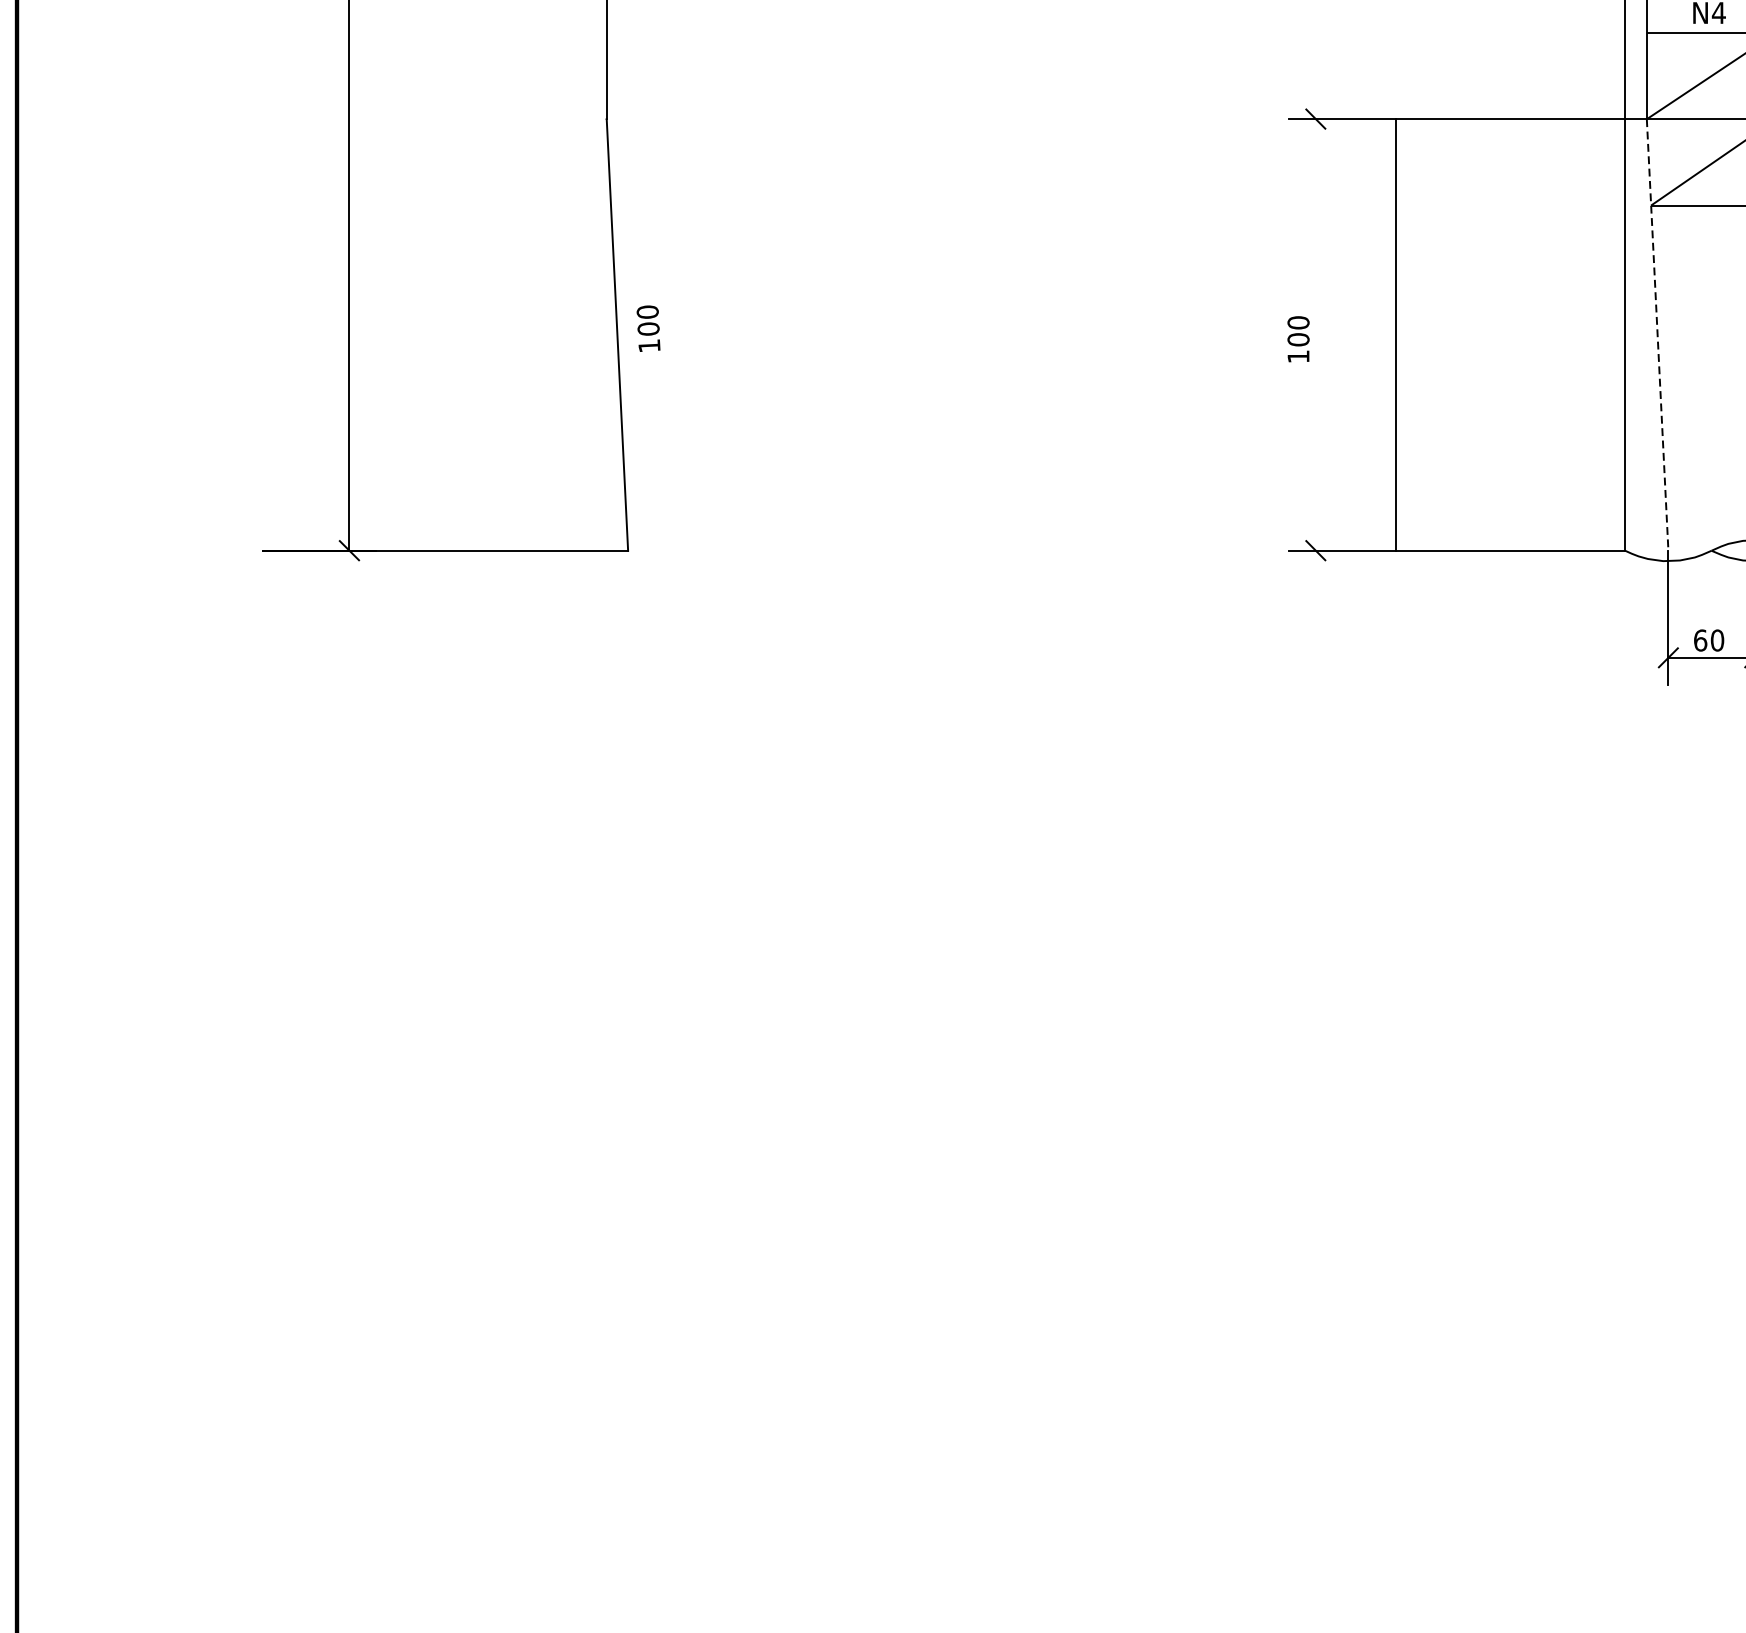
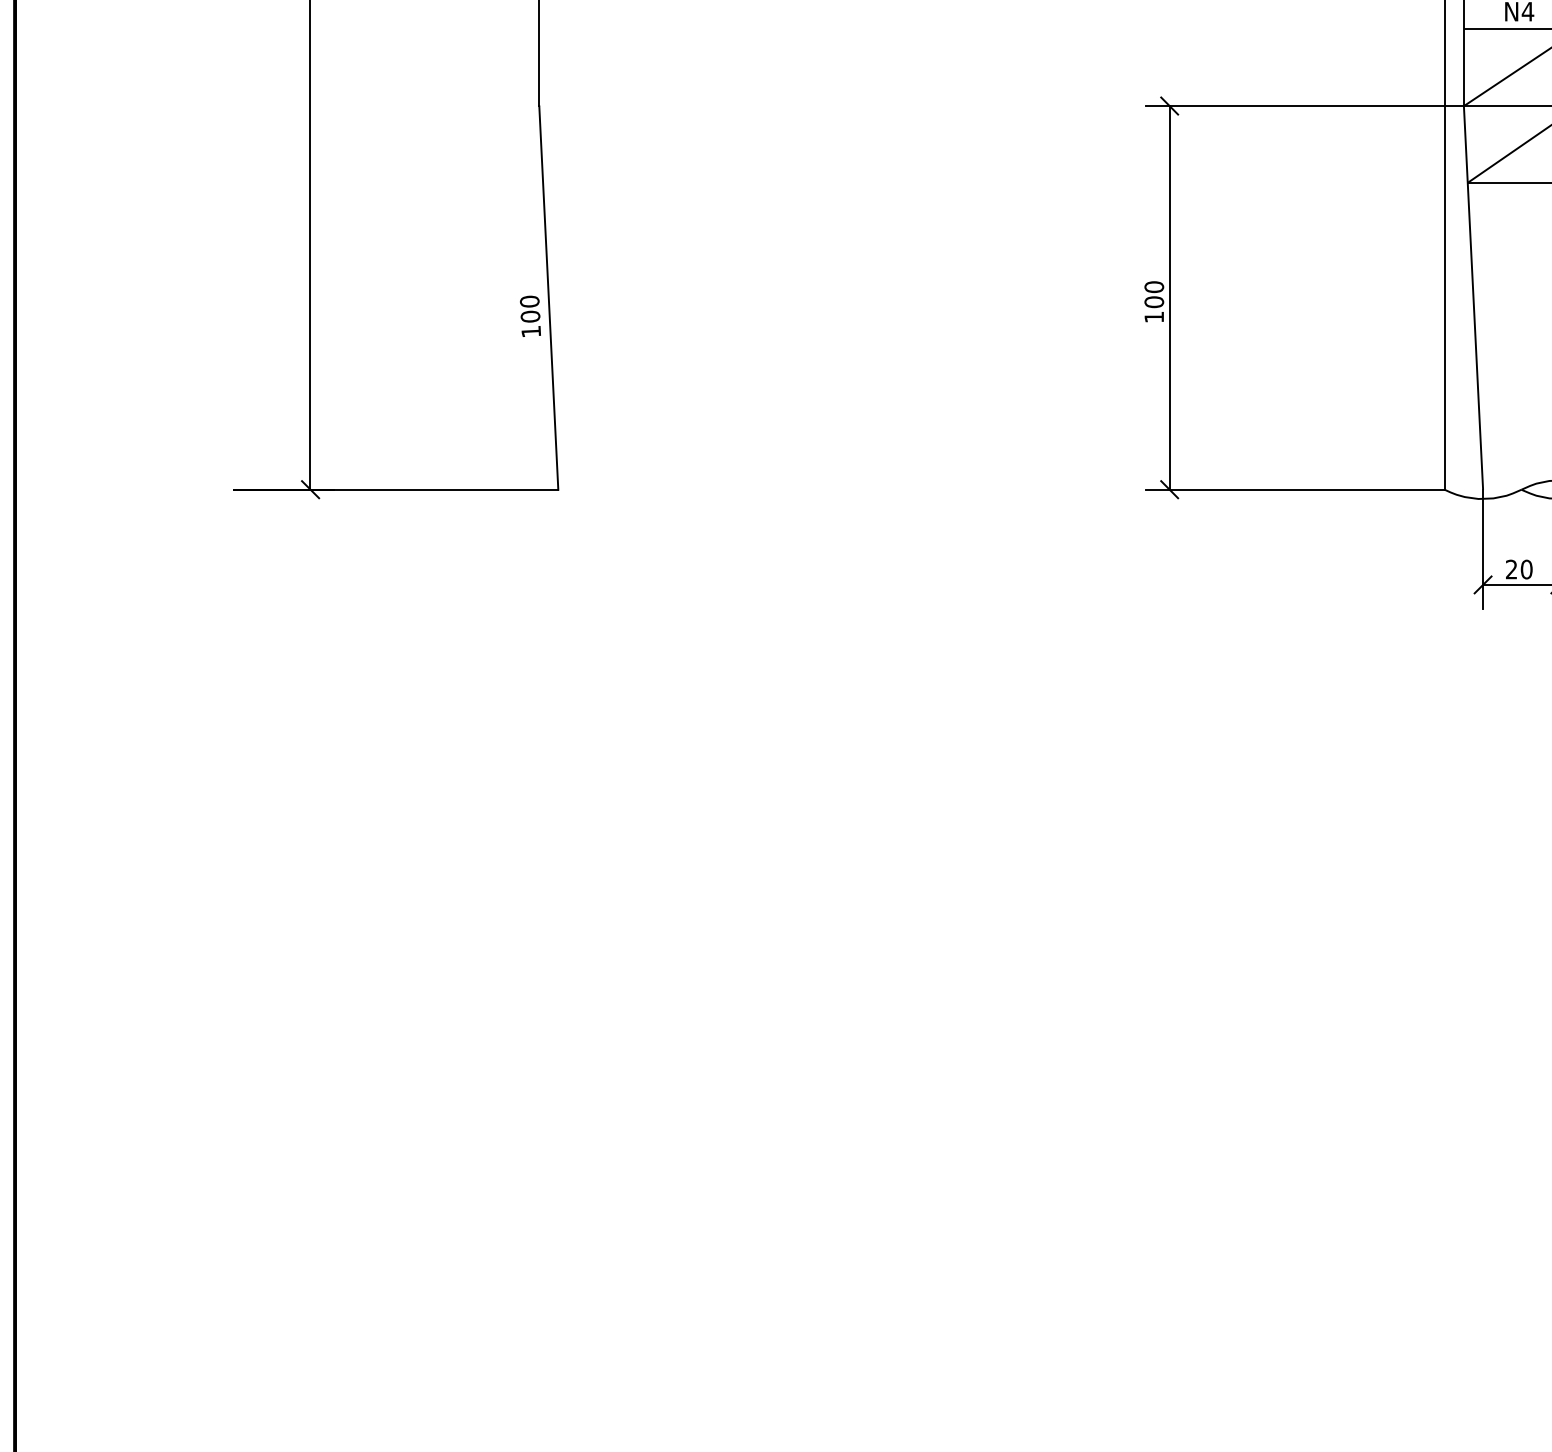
text: (648, 327) -> (530, 315), moved
line: (1395, 334) -> (1169, 297), moved
line: (1657, 335) -> (1473, 298), dashed -> solid
text: (1700, 640) -> (1511, 569), 60 -> 20

